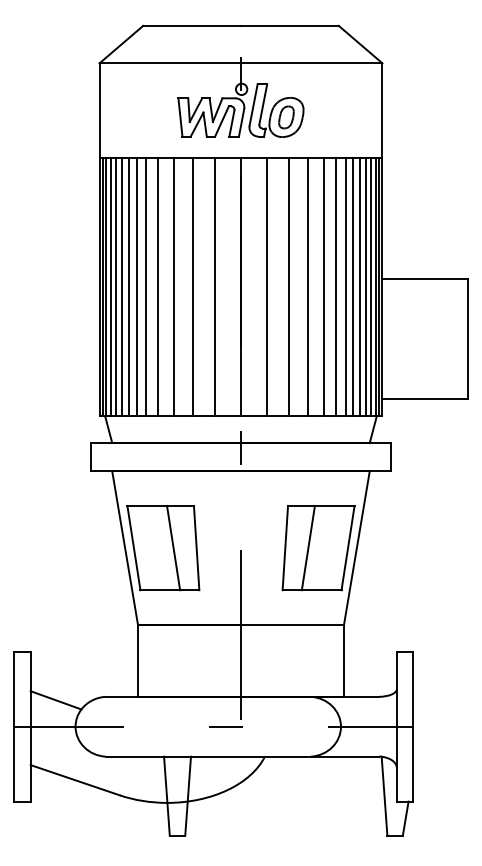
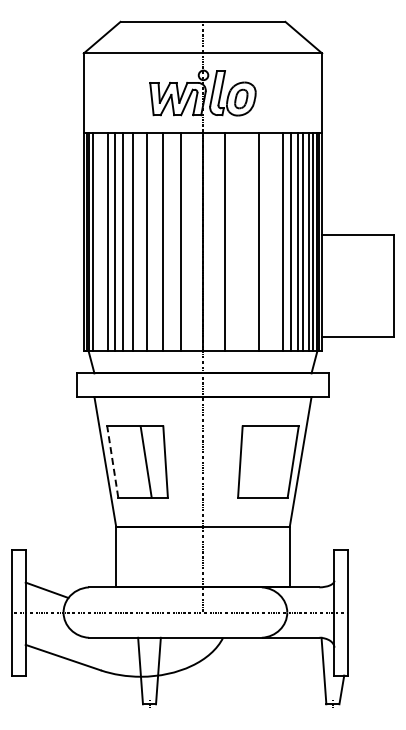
line: (115, 286) -> (97, 241), removed
line: (122, 286) -> (103, 241), removed
line: (289, 286) -> (243, 241), removed
line: (323, 286) -> (272, 241), removed
line: (133, 547) -> (112, 461), solid -> dashed
line: (308, 547) -> (259, 461), removed

